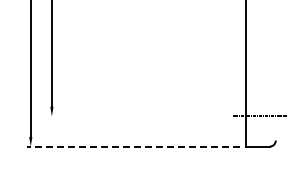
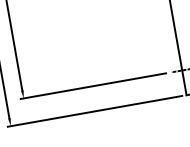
line: (136, 116) -> (92, 86), added
line: (133, 146) -> (94, 111), dashed -> solid

